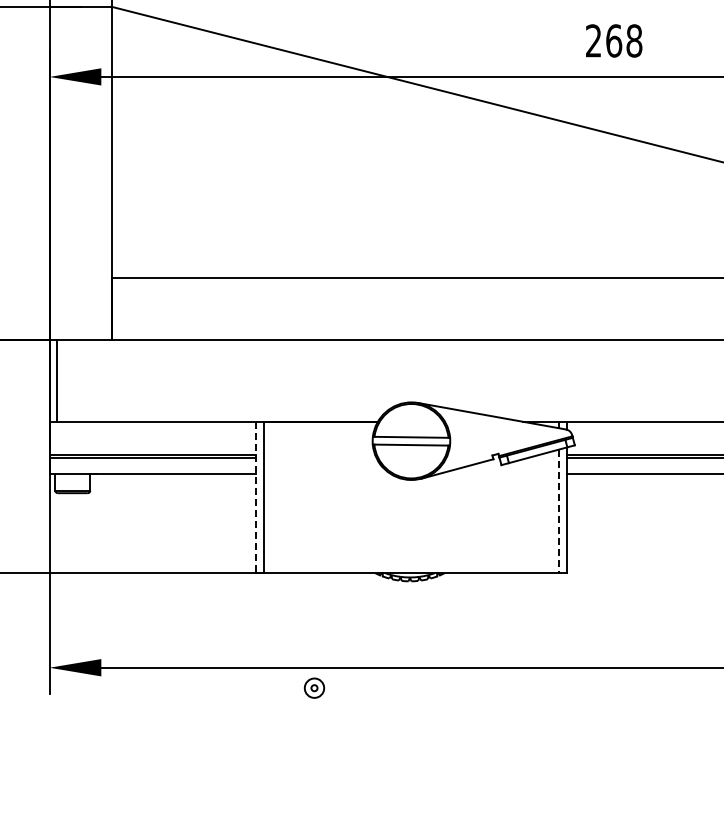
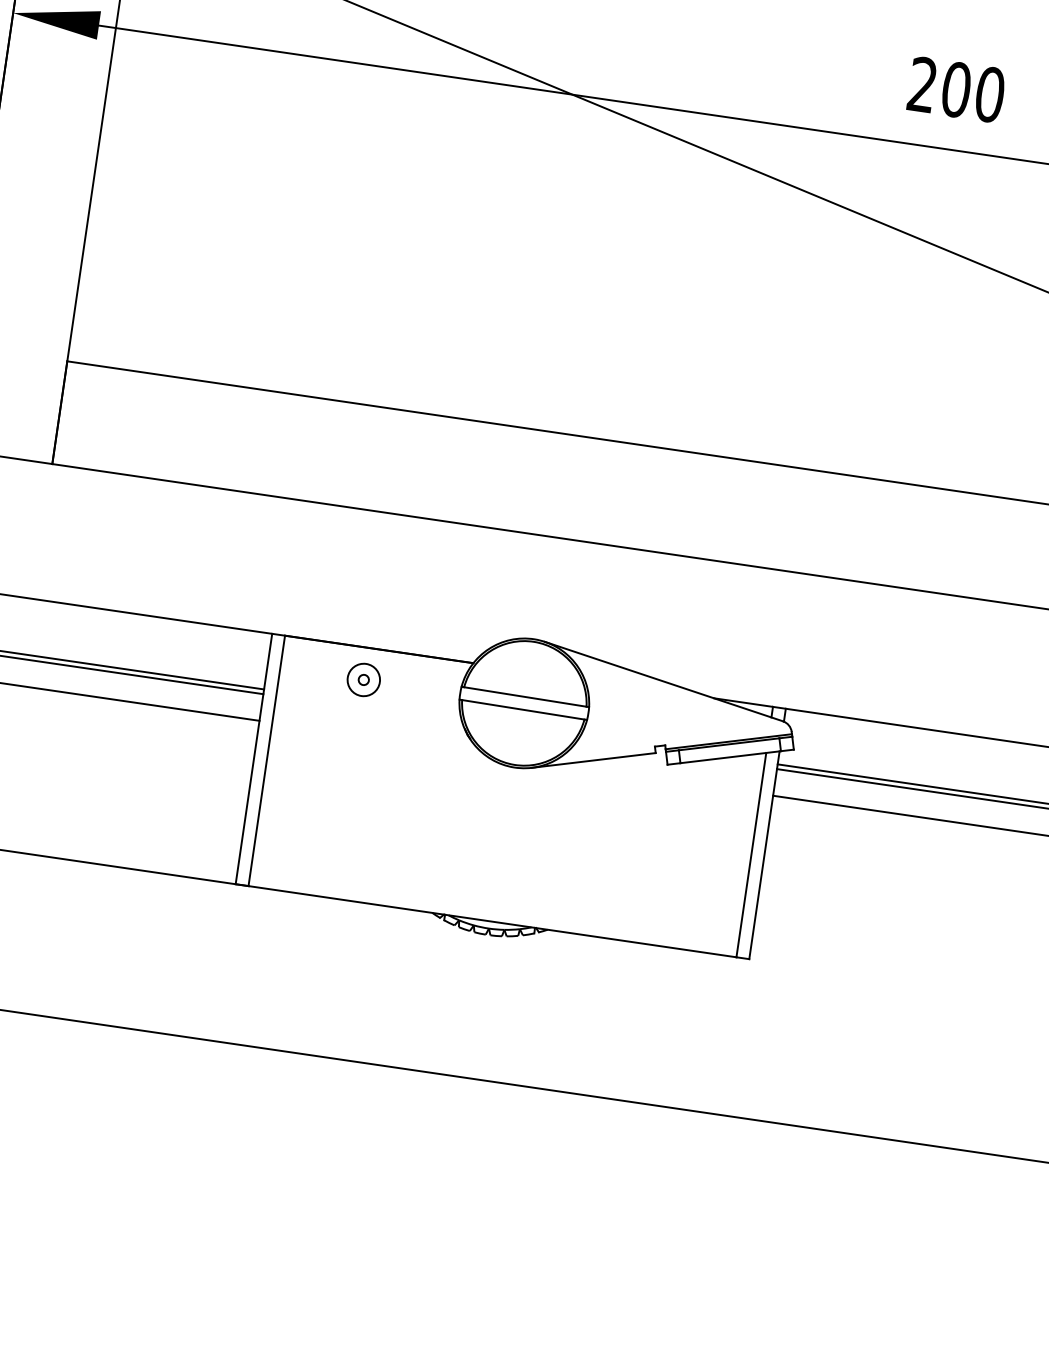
text: (624, 40) -> (973, 91), 268 -> 200
line: (256, 497) -> (254, 759), dashed -> solid
line: (558, 511) -> (750, 855), dashed -> solid
part: (314, 687) -> (364, 678), moved

